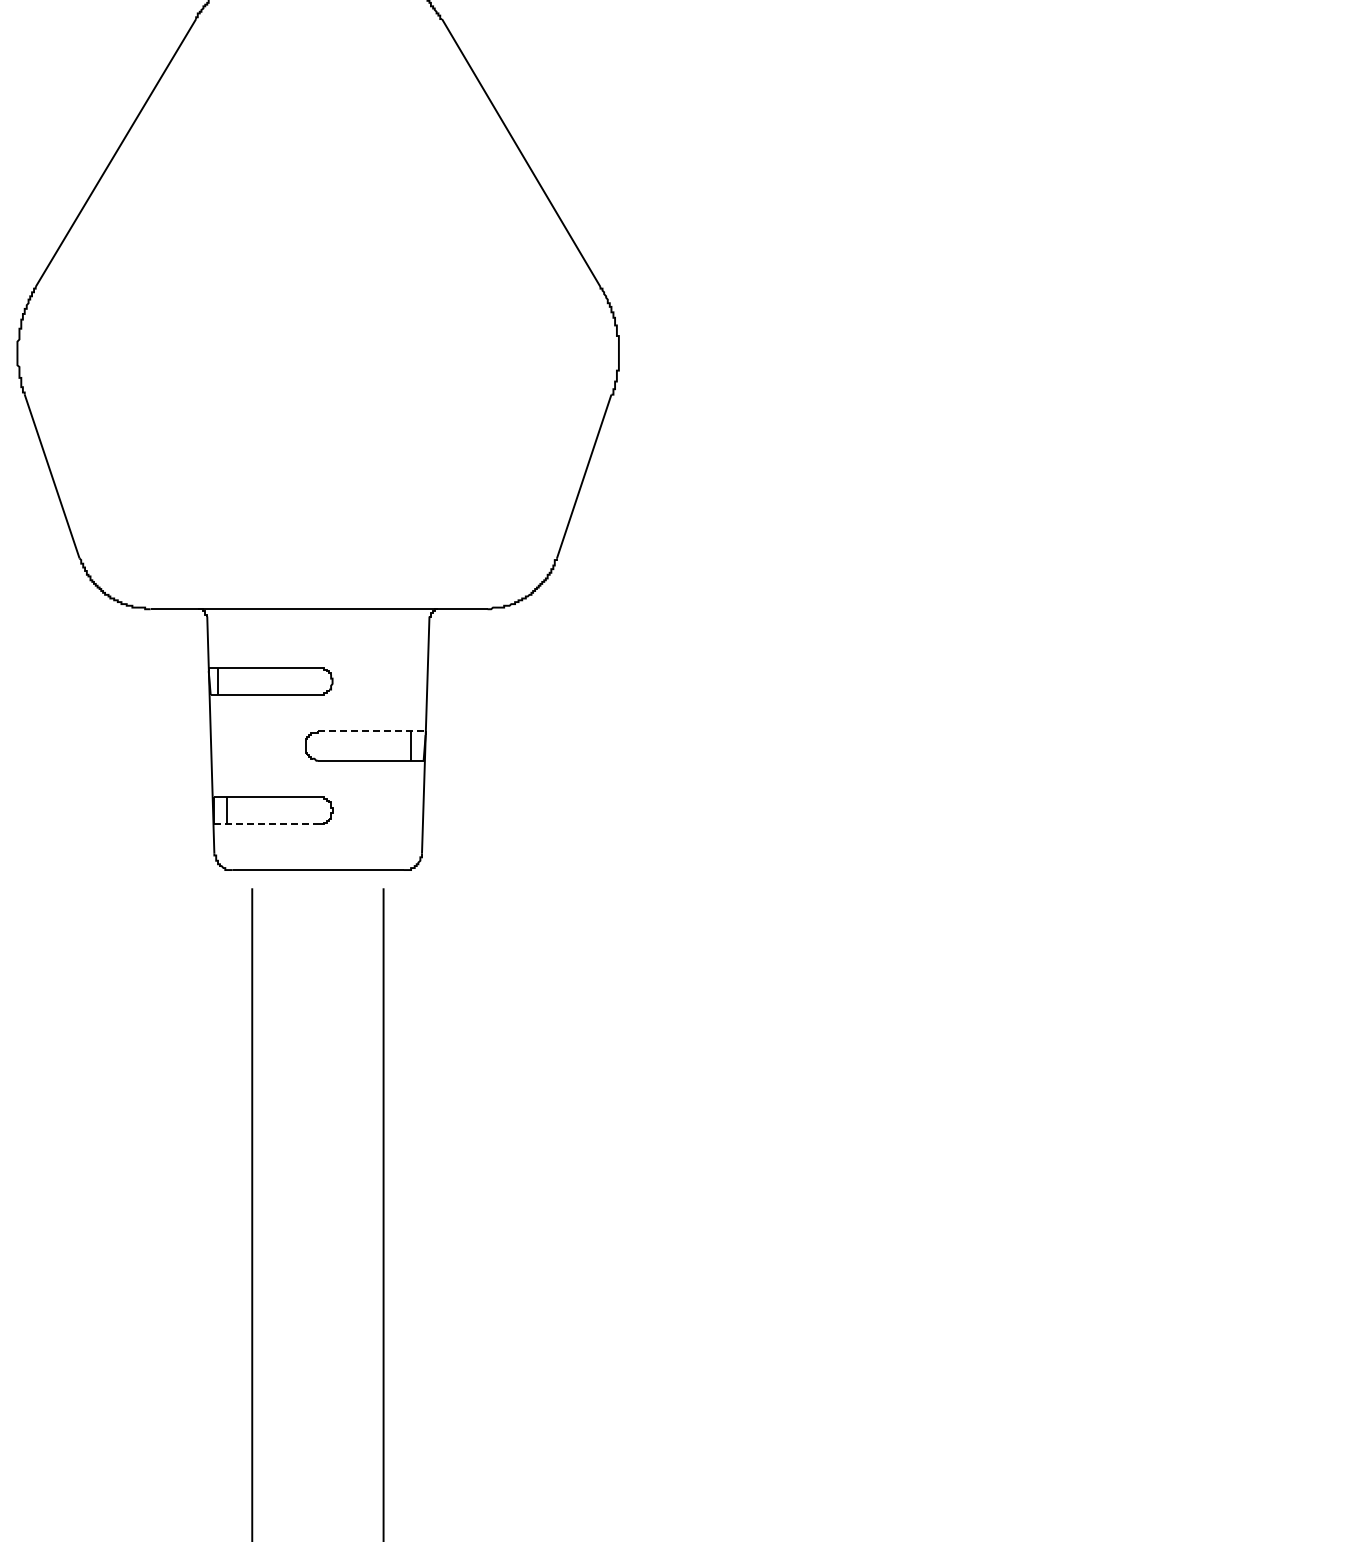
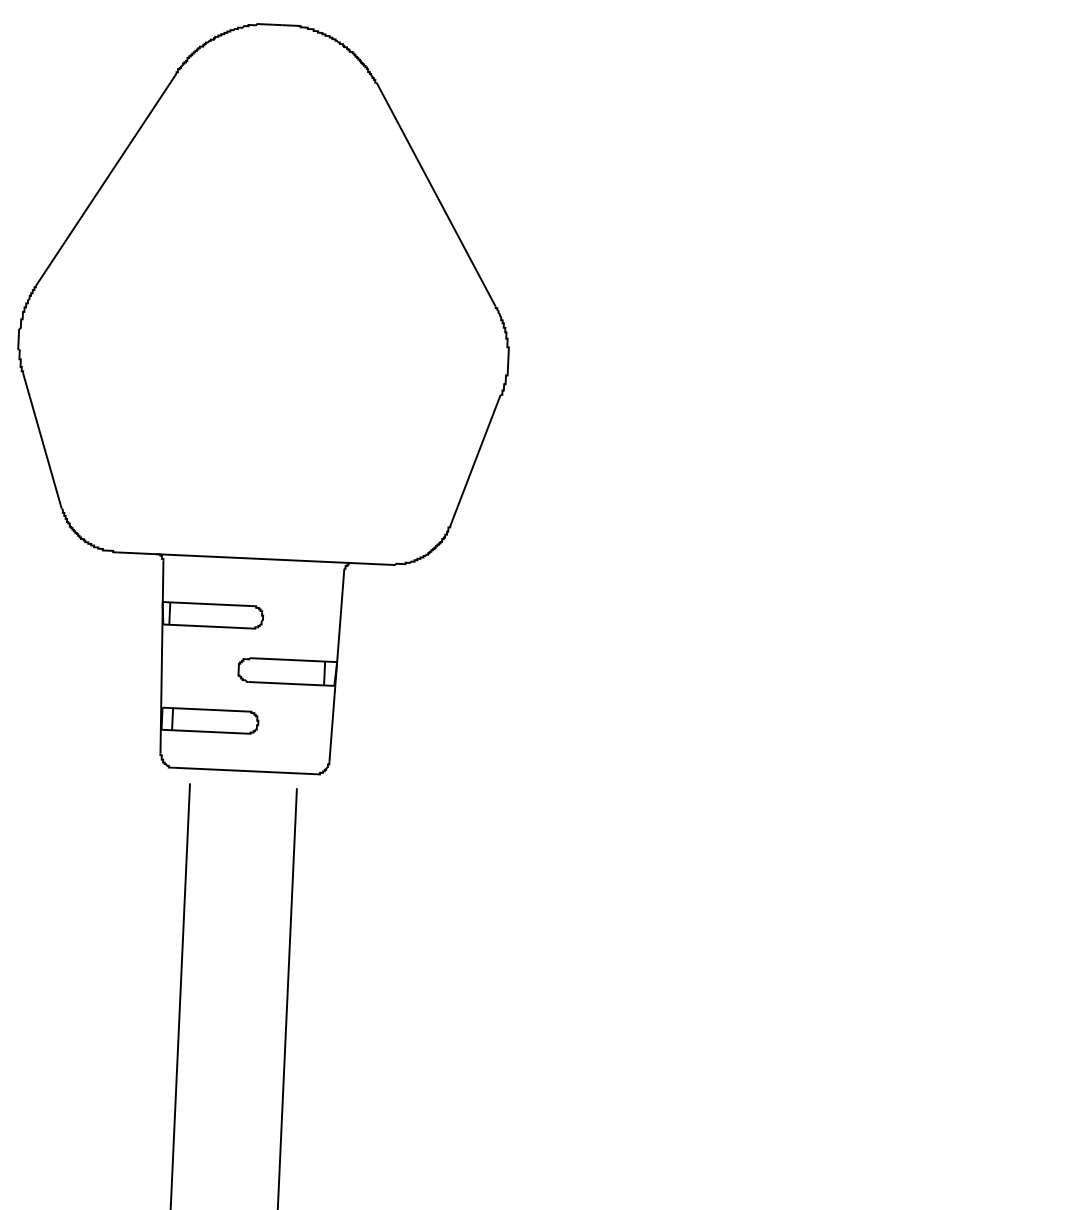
line: (371, 731) -> (292, 660), dashed -> solid
line: (266, 824) -> (203, 731), dashed -> solid

